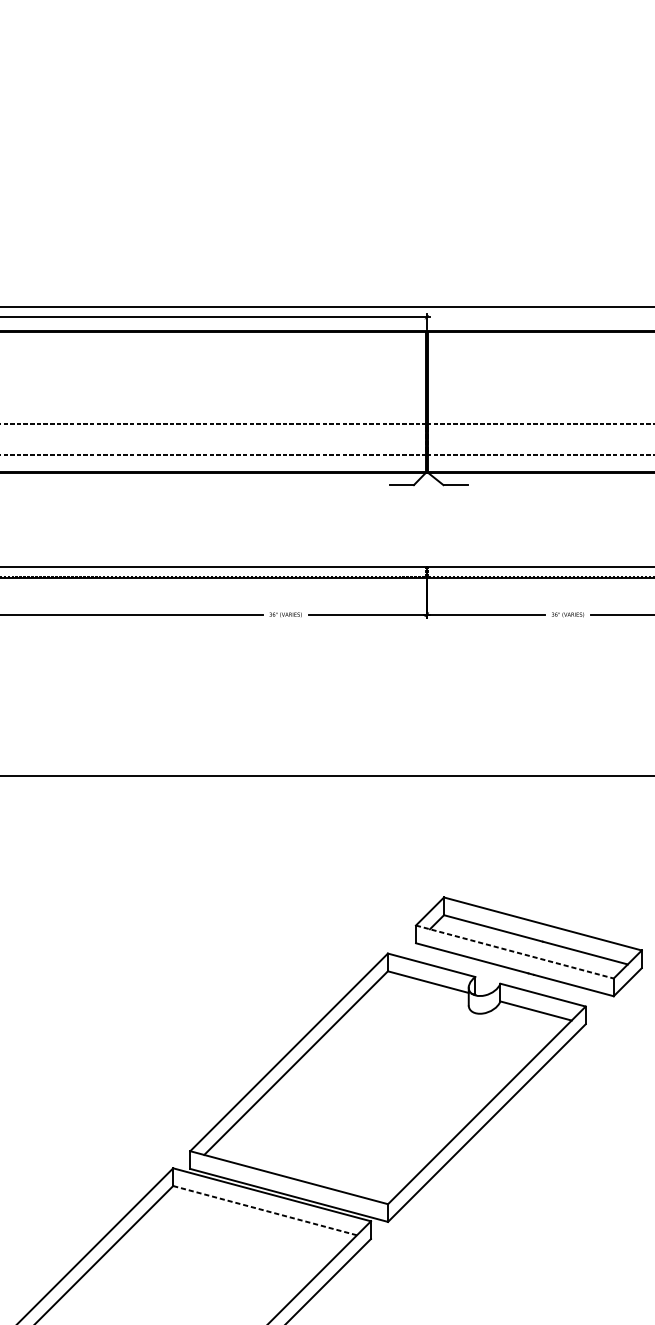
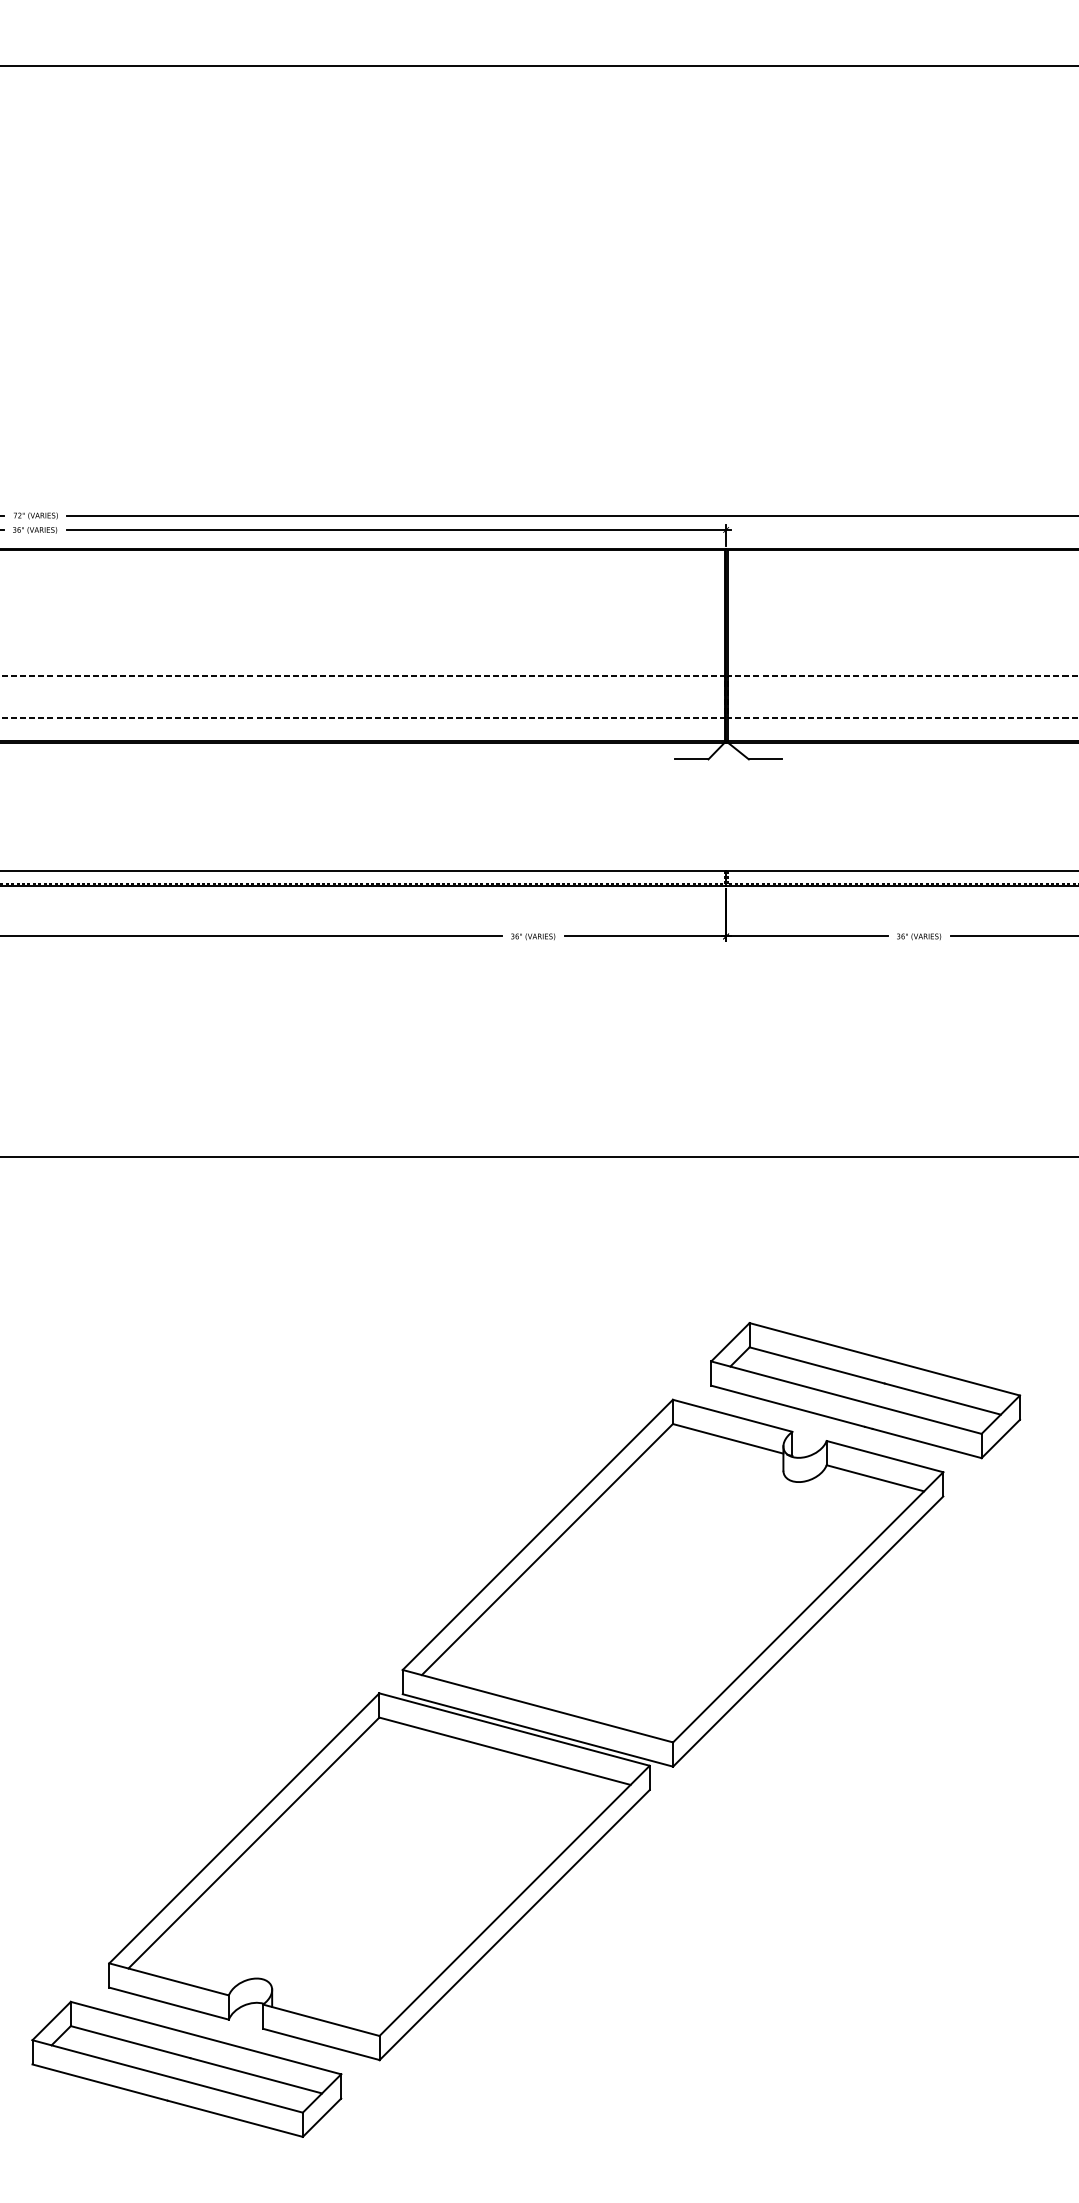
line: (514, 951) -> (846, 1397), dashed -> solid
line: (265, 1210) -> (505, 1751), dashed -> solid

